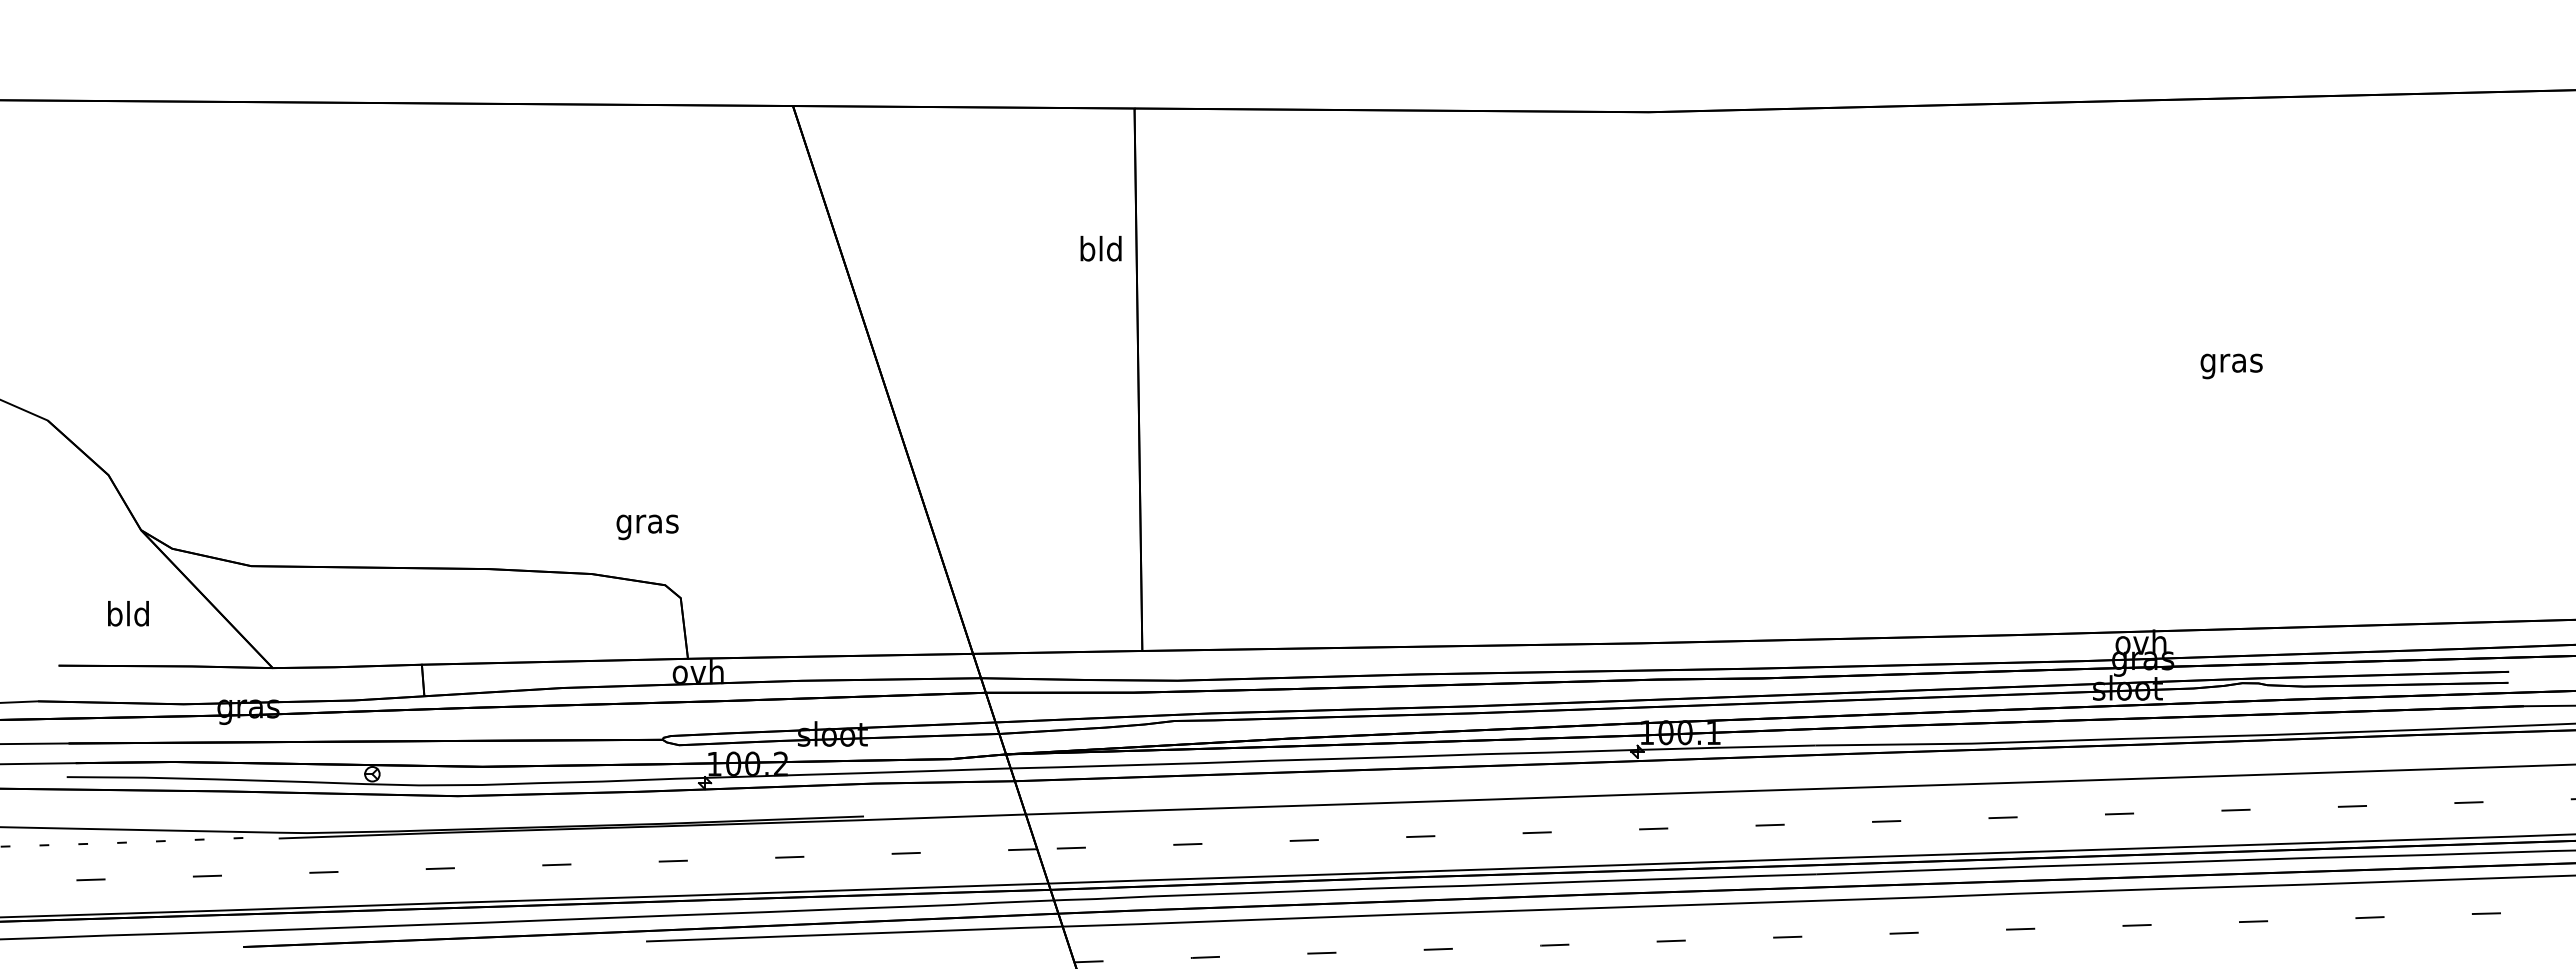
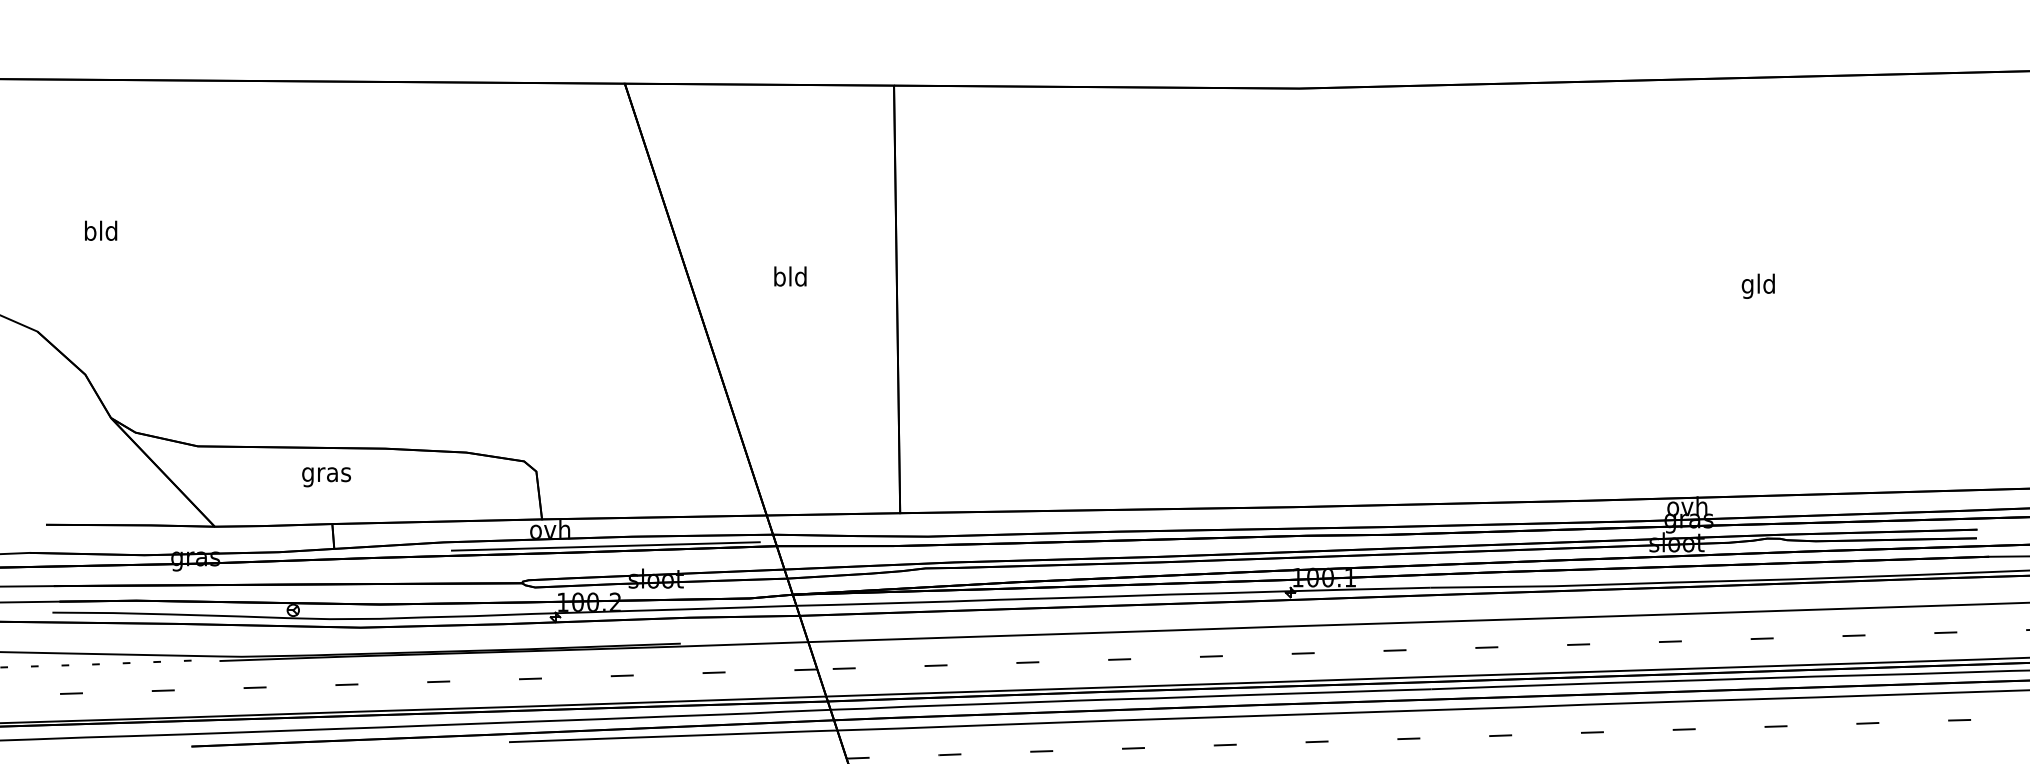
text: (1100, 248) -> (789, 276), moved
text: (2231, 363) -> (1758, 286), gras -> gld
text: (647, 527) -> (326, 477), moved
text: (128, 613) -> (101, 230), moved
line: (768, 692) -> (605, 545), added

